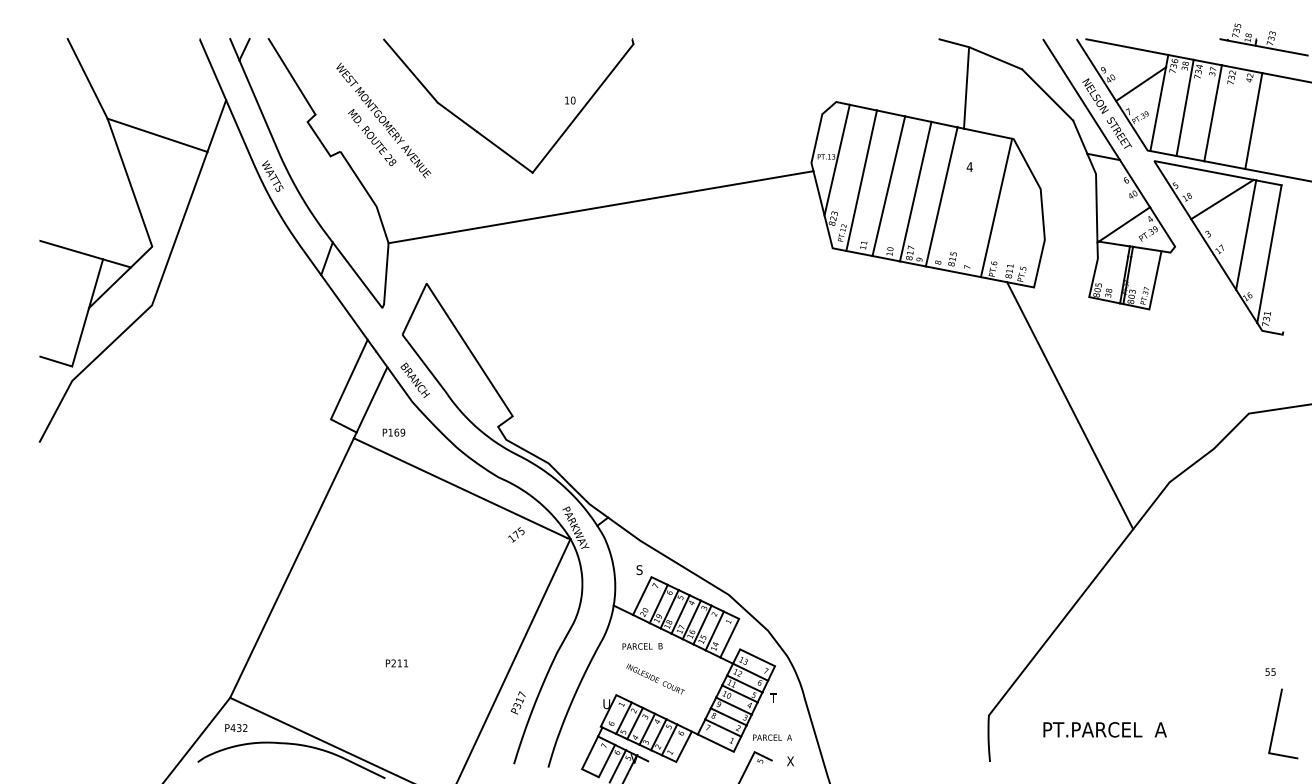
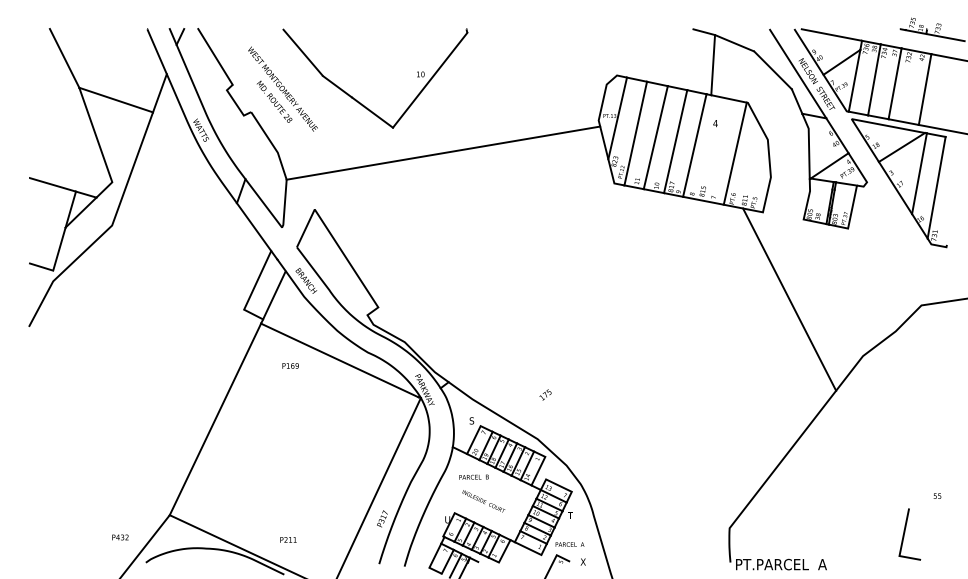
text: (393, 432) -> (290, 365), moved
text: (516, 534) -> (545, 394), moved
text: (396, 663) -> (288, 540), moved
line: (1276, 722) -> (904, 533), moved
text: (236, 727) -> (120, 537), moved
text: (1104, 729) -> (781, 564), moved

